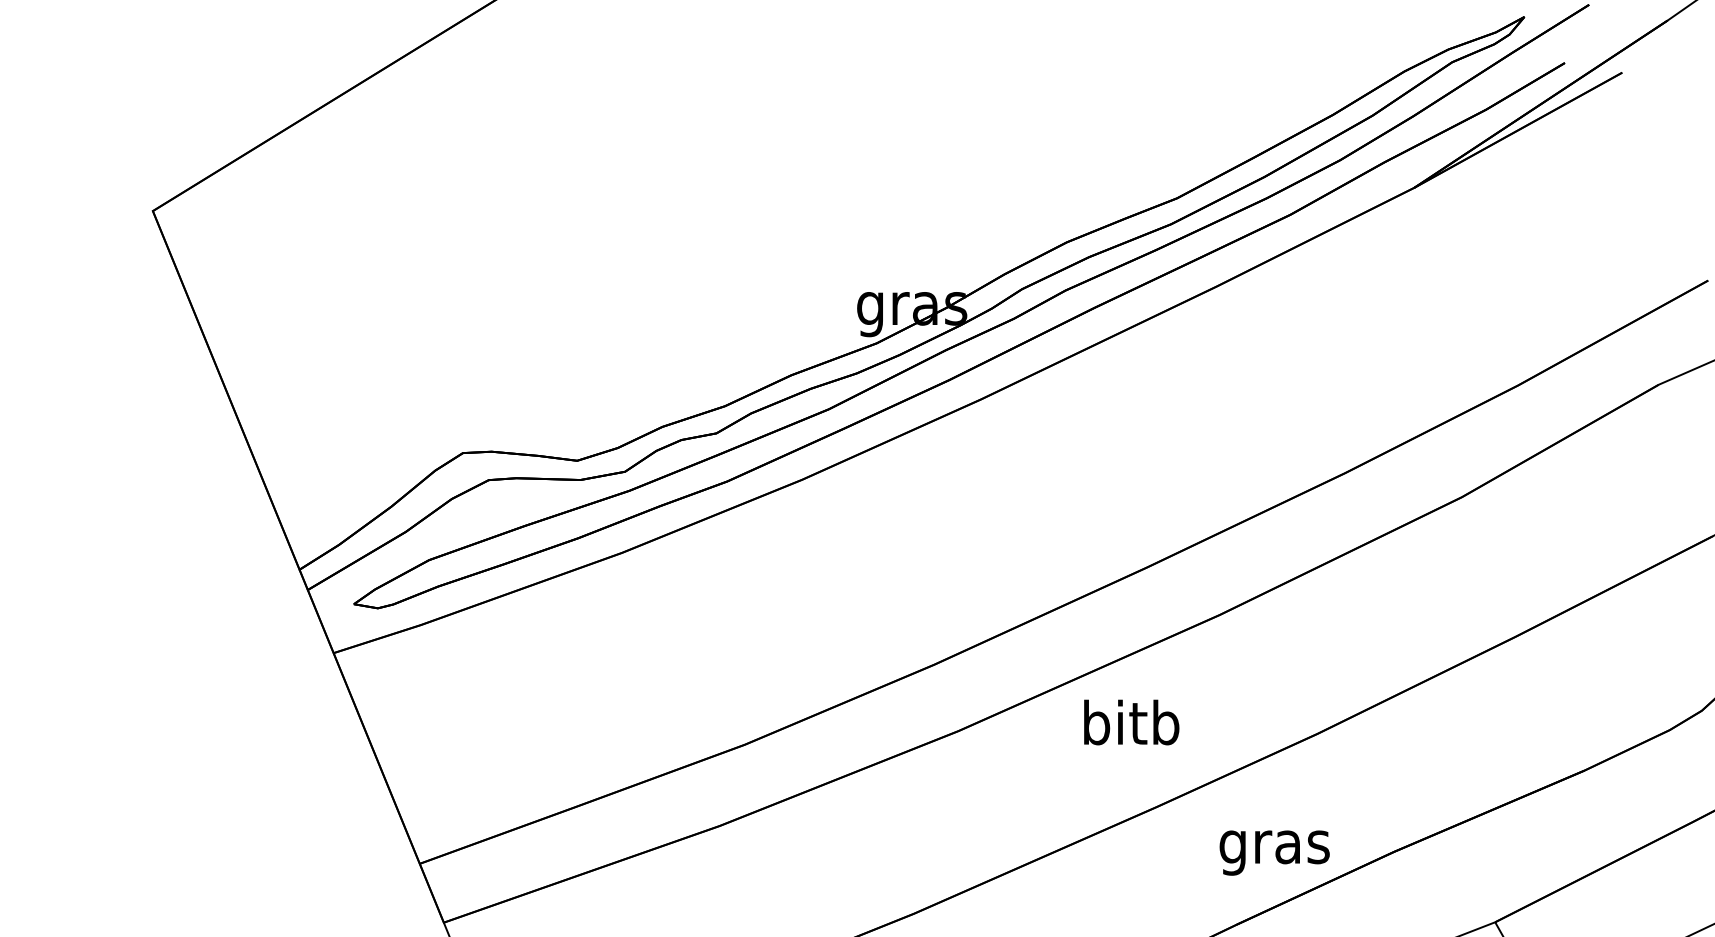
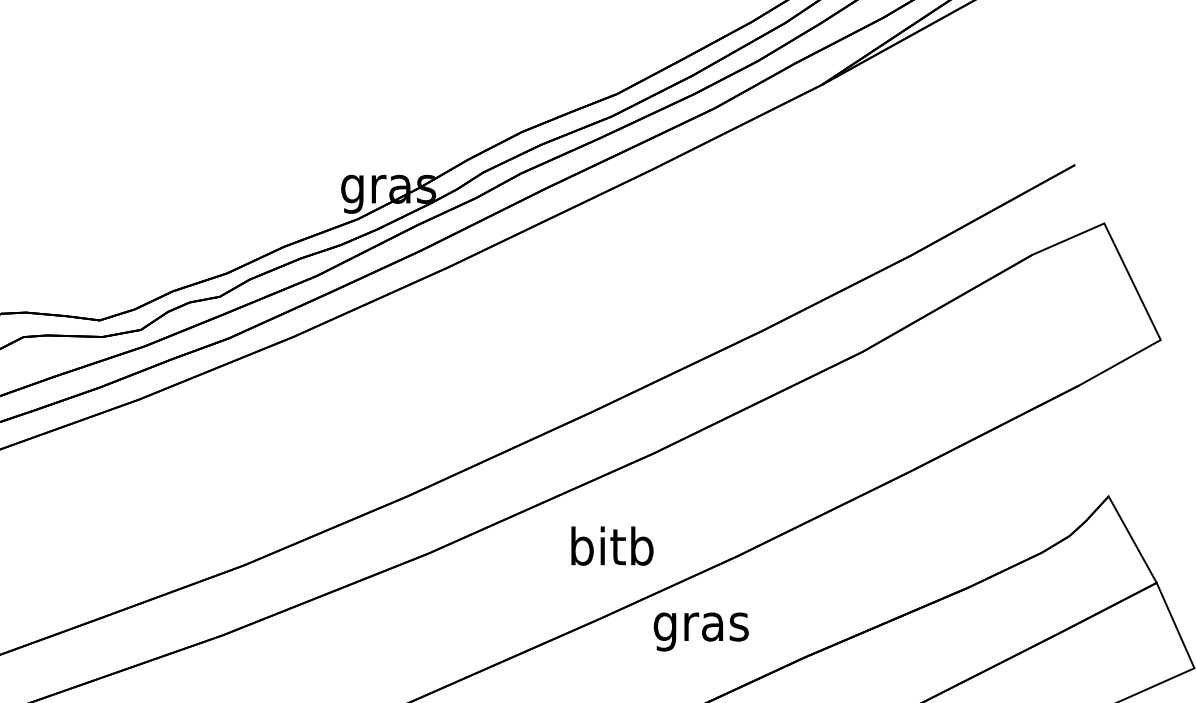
text: (1131, 722) -> (612, 546), moved
text: (1274, 852) -> (701, 631), moved

